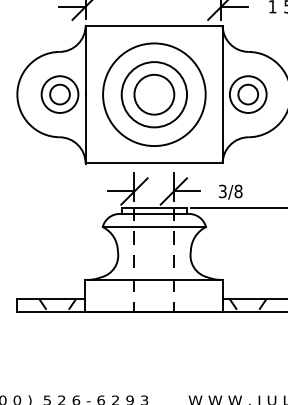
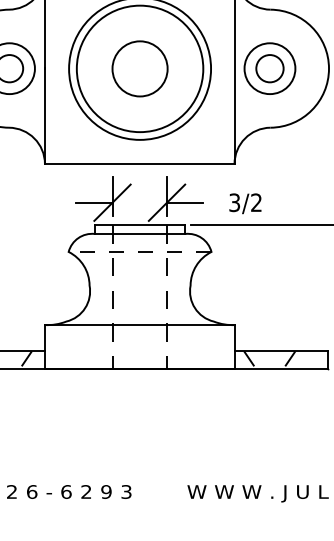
circle: (154, 94) -> (140, 68), size x1.4
text: (238, 191) -> (256, 202), 3/8 -> 3/2
line: (154, 227) -> (140, 252), solid -> dashed

